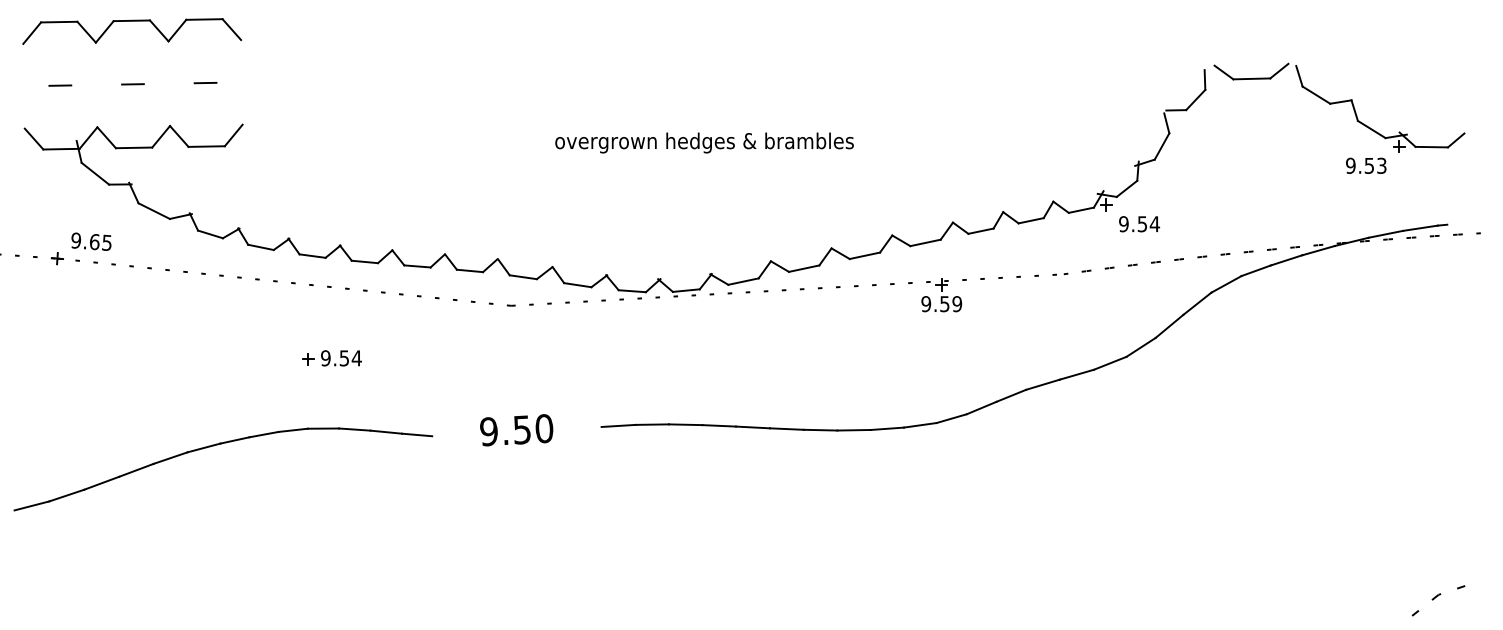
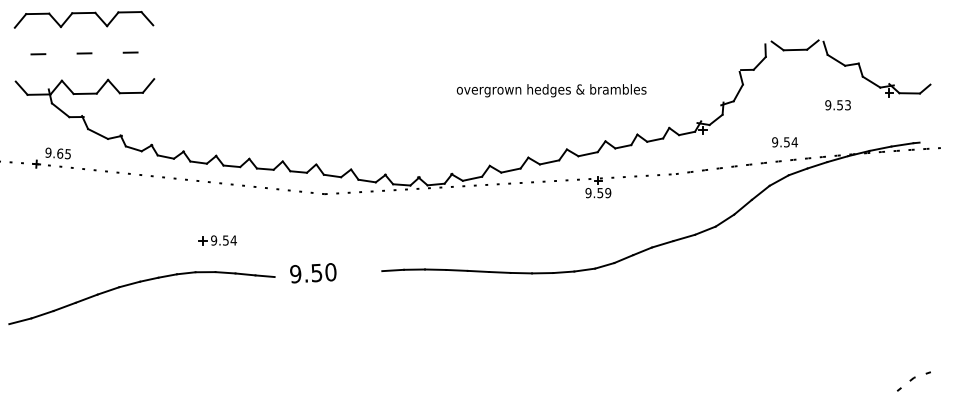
text: (704, 142) -> (551, 90), moved
text: (1365, 166) -> (837, 105), moved
text: (1138, 224) -> (784, 142), moved
part: (331, 358) -> (217, 240), moved
text: (516, 430) -> (313, 273), moved

